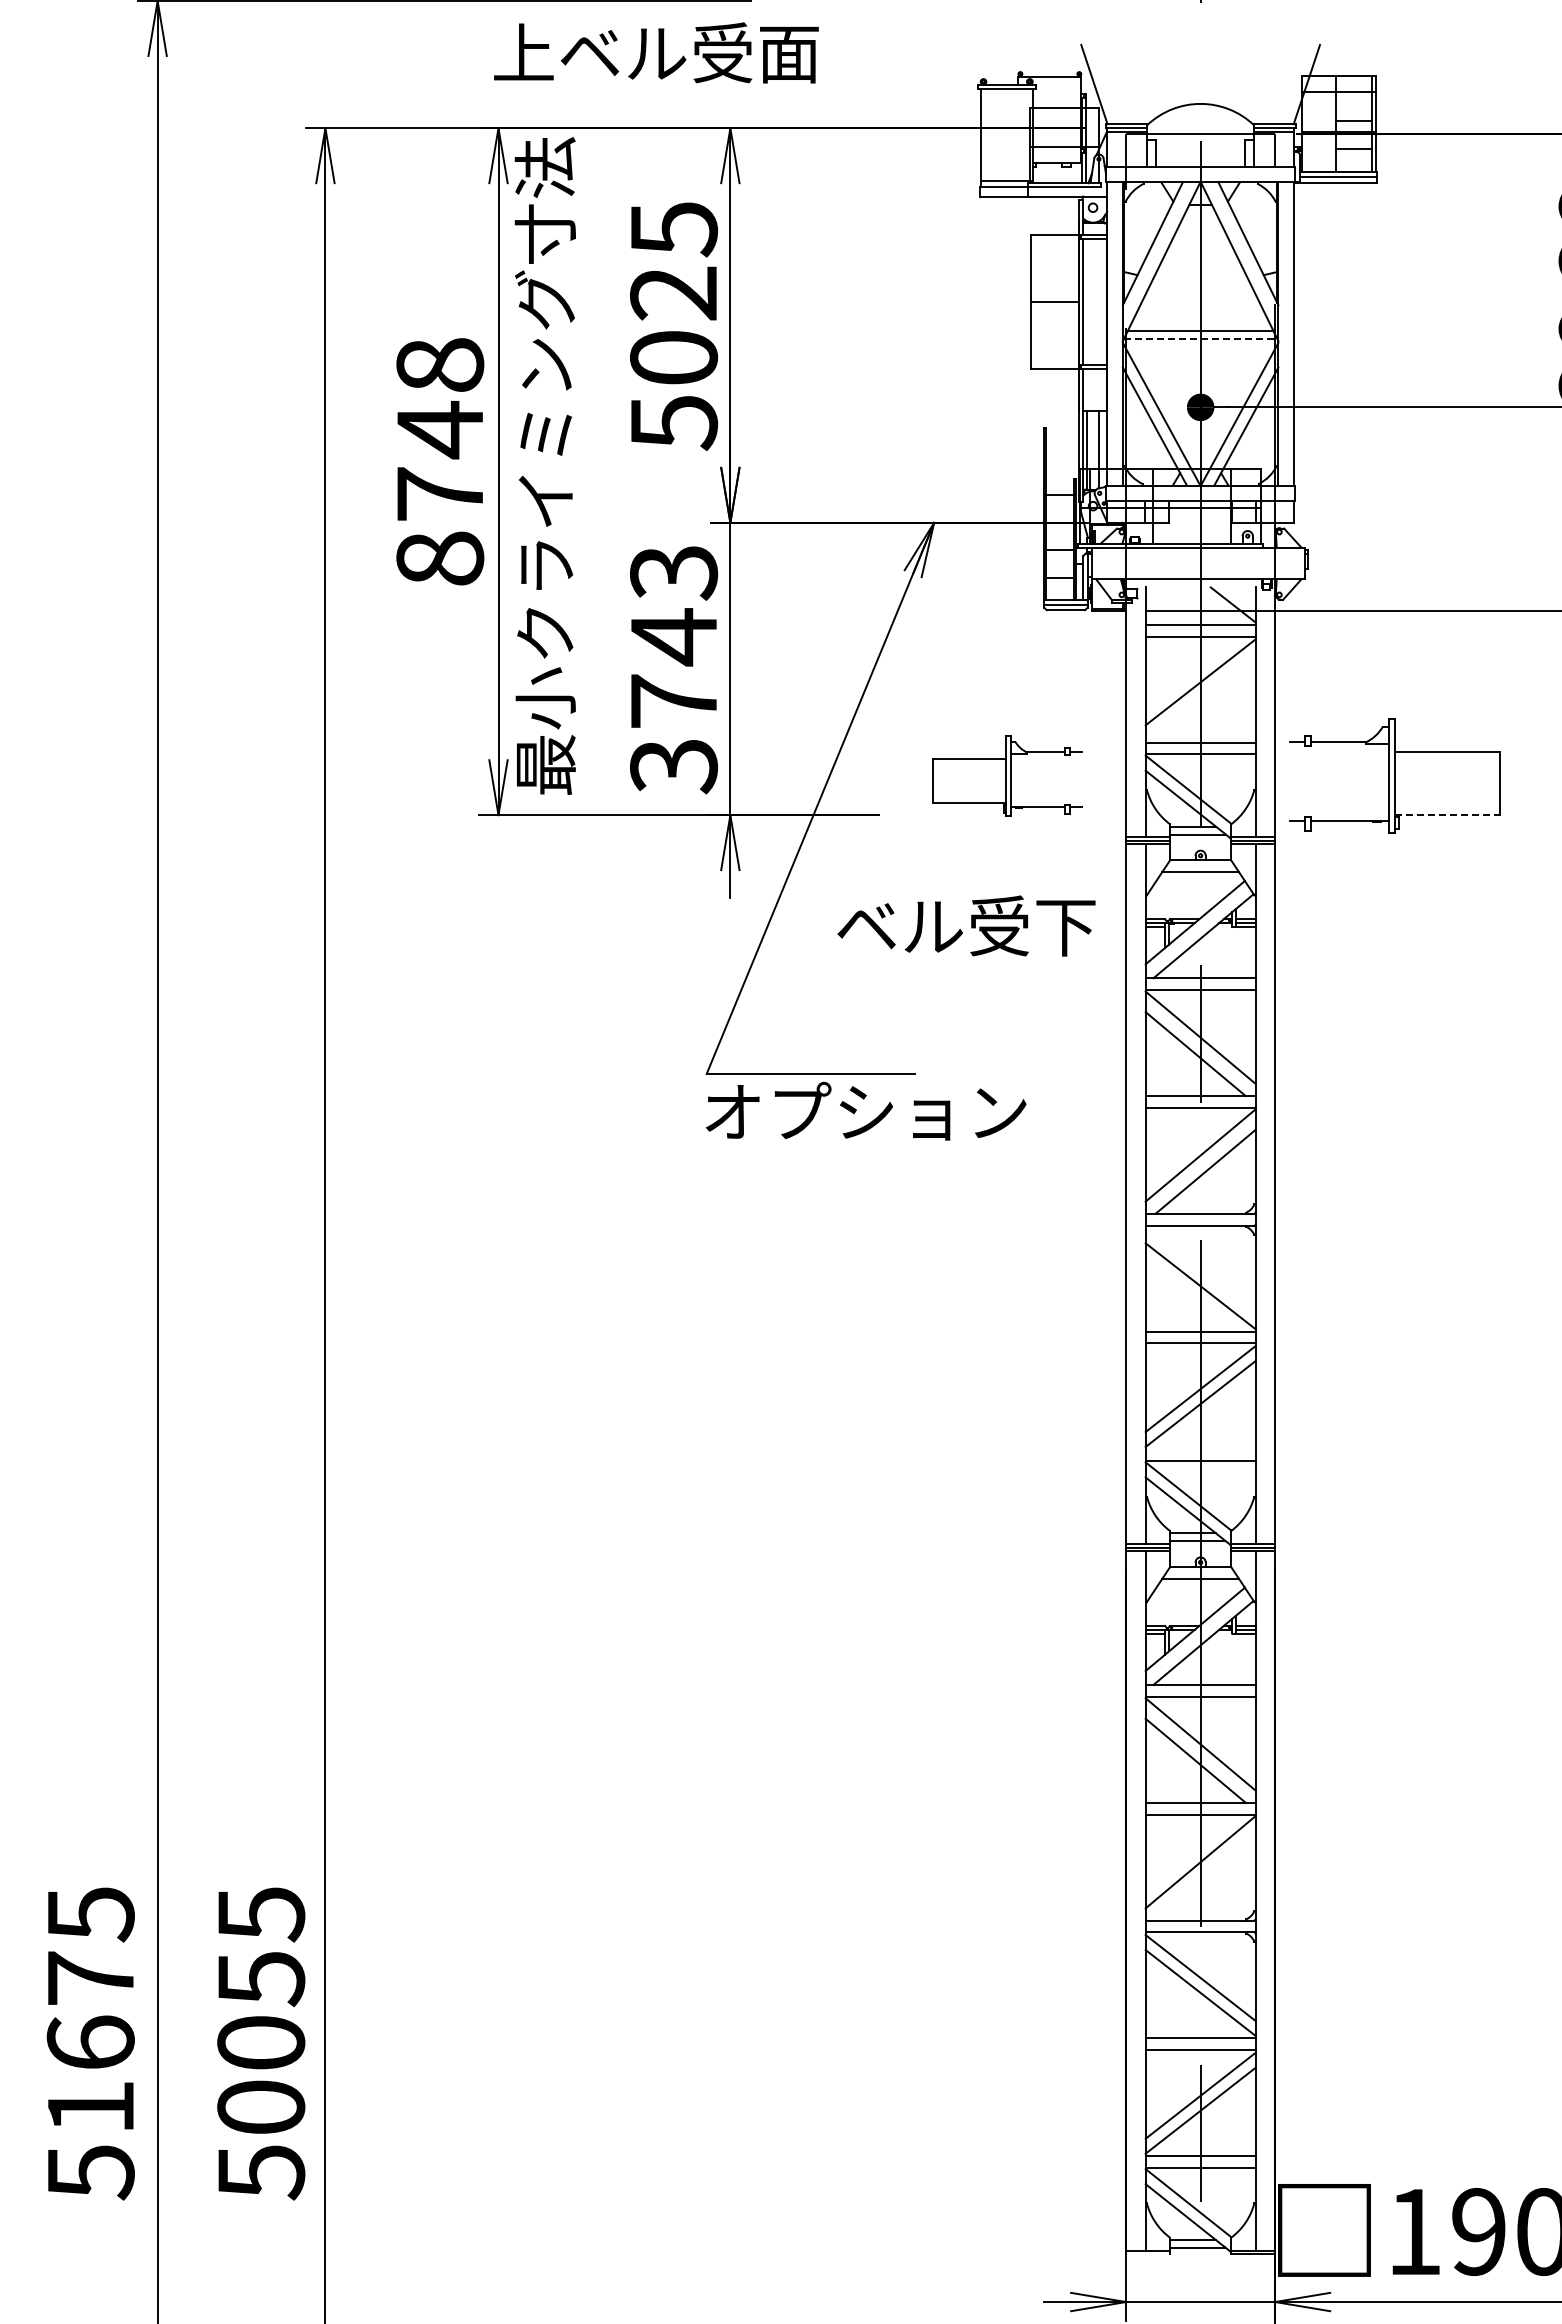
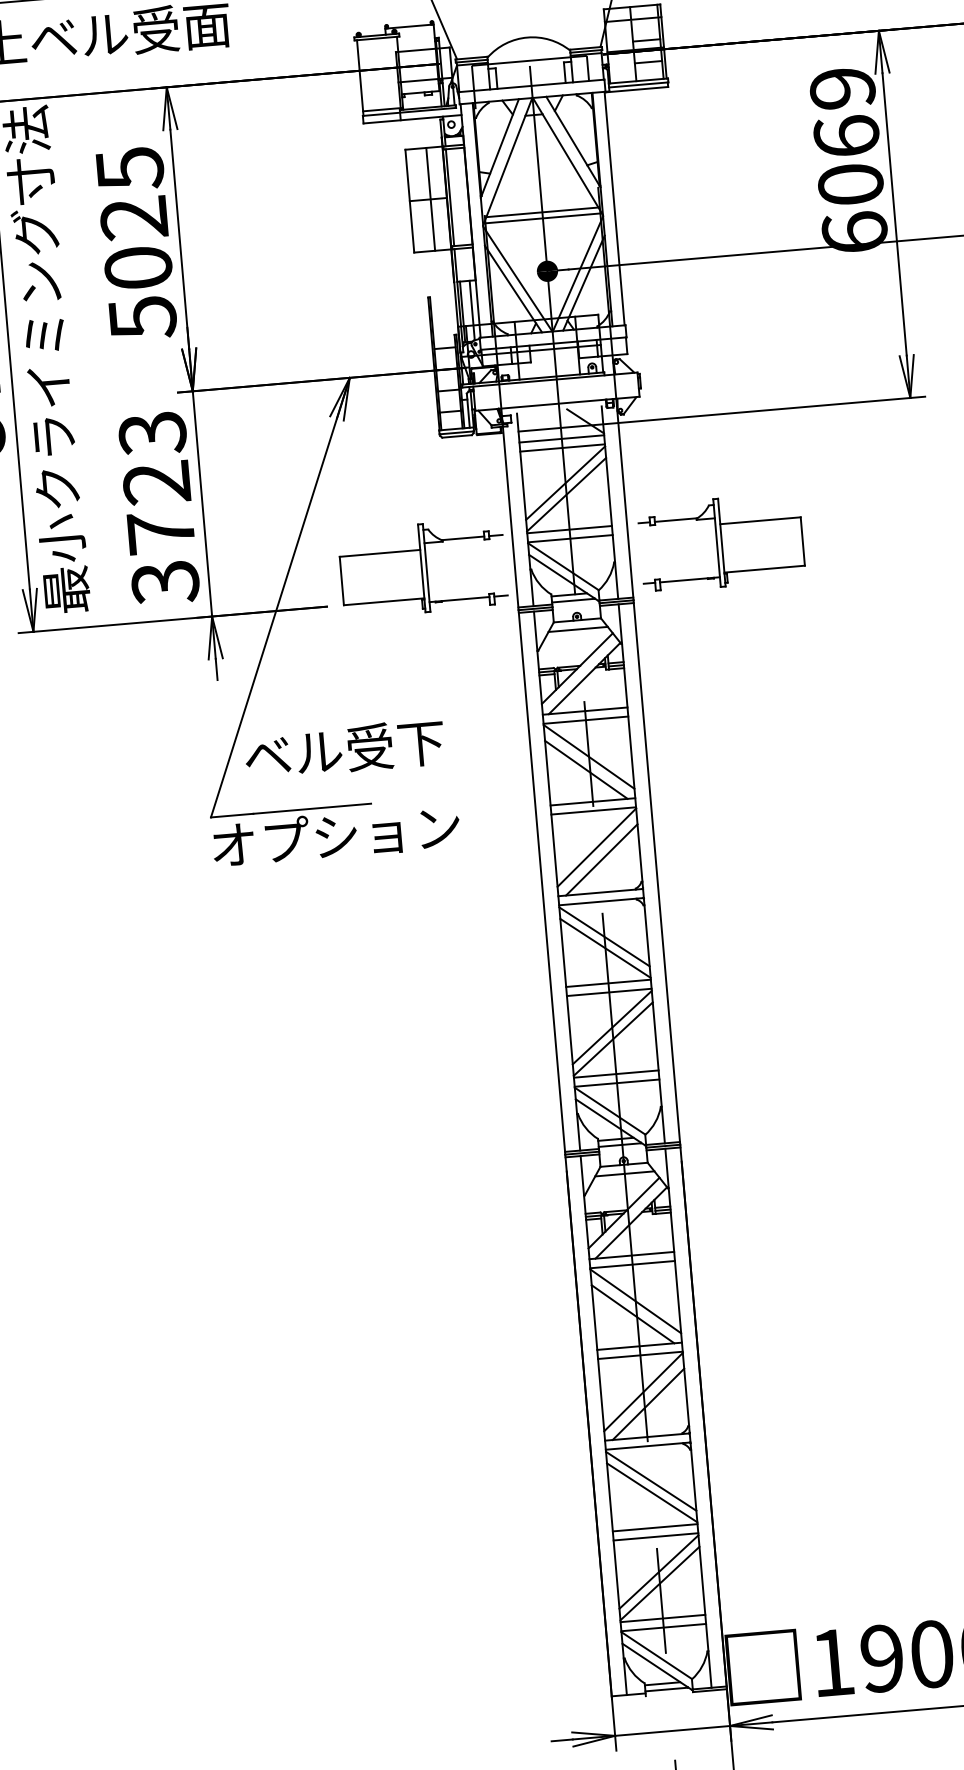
line: (1058, 301) -> (430, 199), added
line: (1200, 338) -> (542, 218), dashed -> solid
text: (673, 637) -> (156, 483), 3743 -> 3723
line: (1200, 697) -> (566, 494), added
part: (1007, 775) -> (422, 567), size x1.43
line: (1448, 815) -> (765, 569), dashed -> solid
text: (966, 925) -> (344, 749), moved
line: (1200, 1271) -> (604, 937), added
line: (1200, 1449) -> (616, 1074), added
line: (1205, 1878) -> (648, 1404), added

